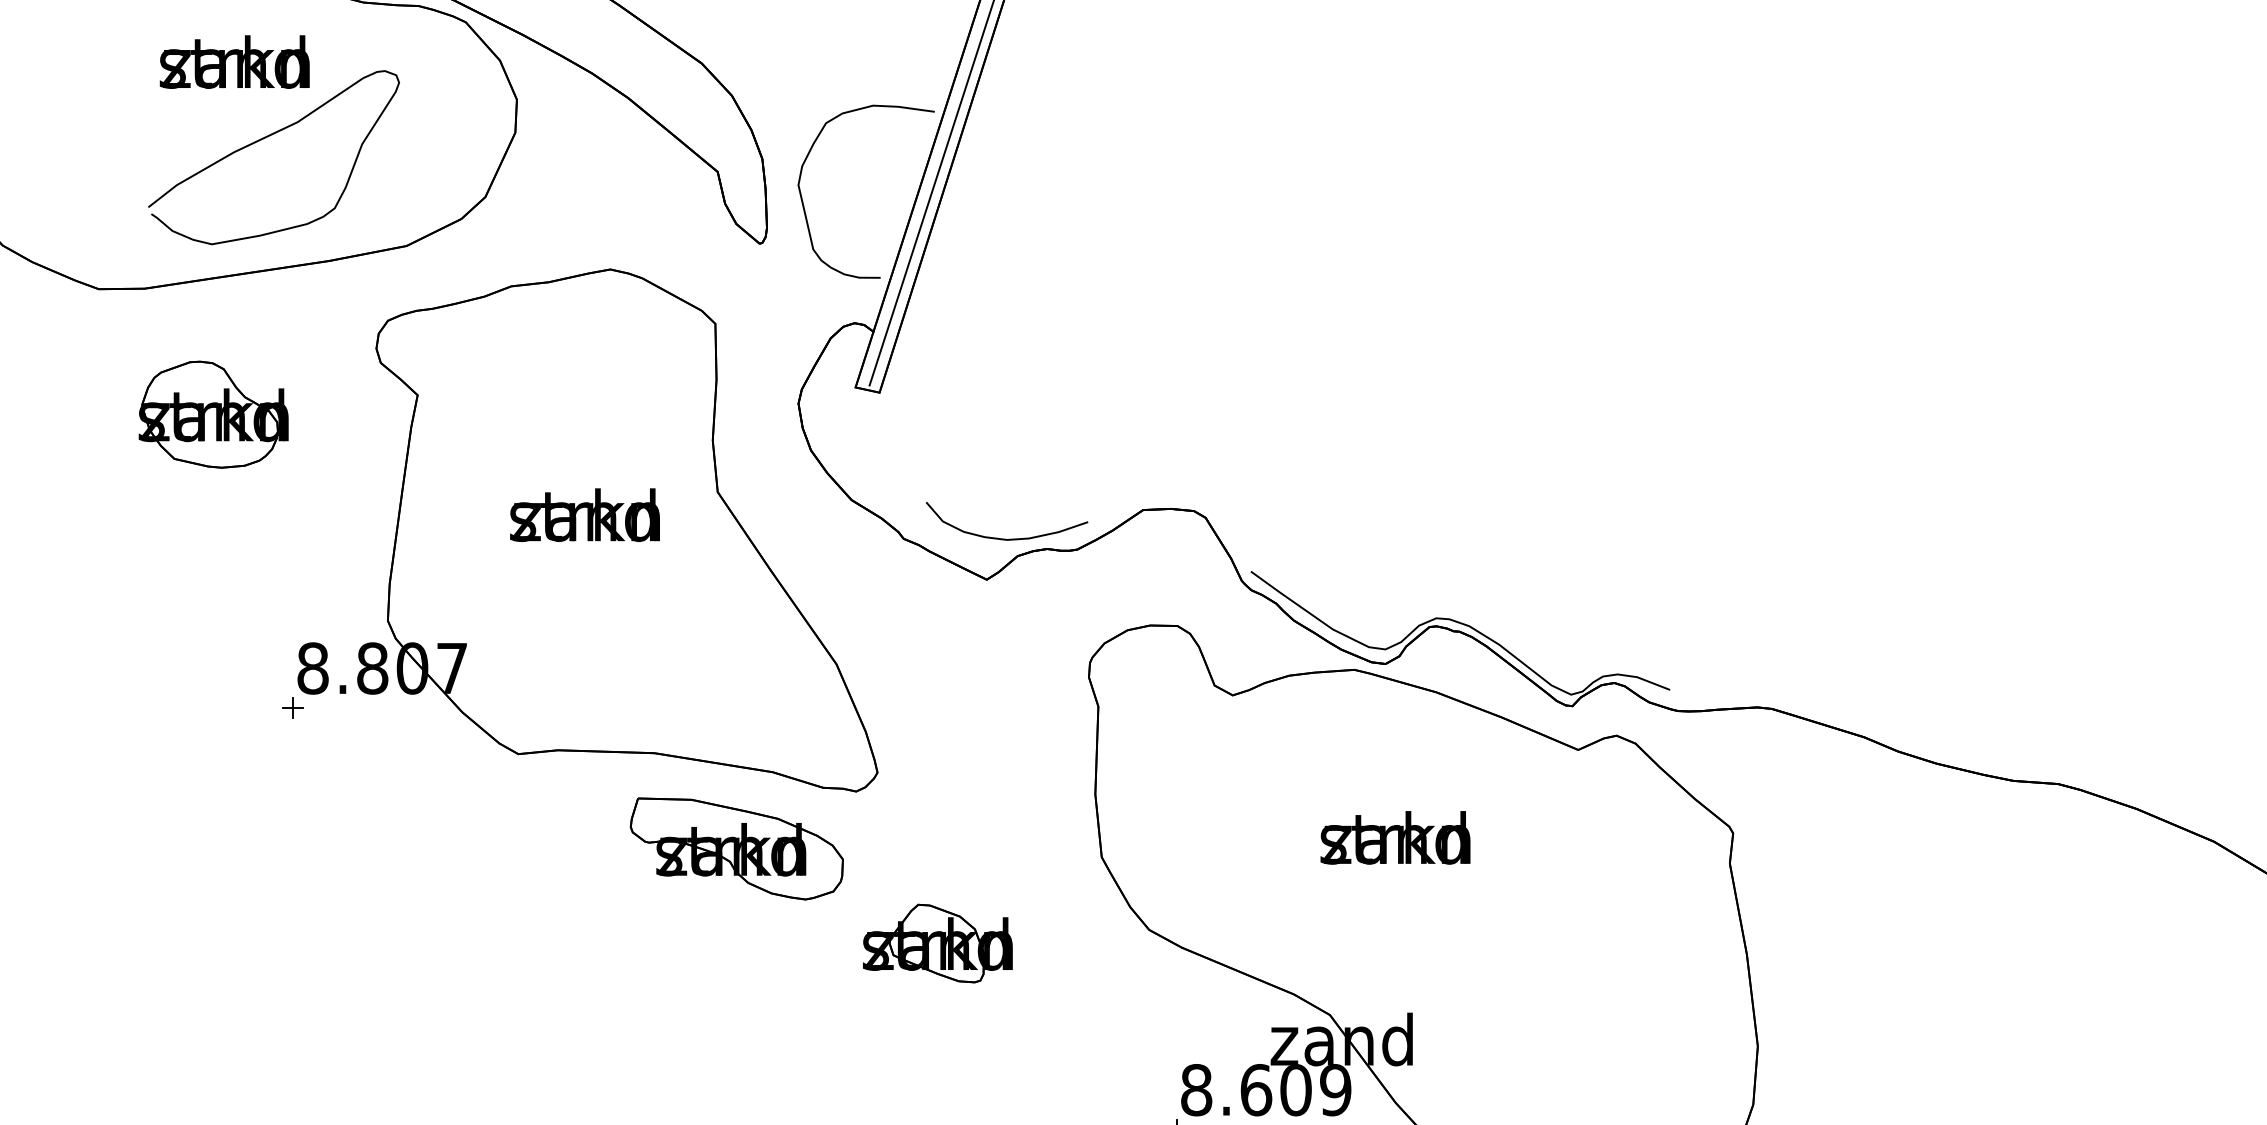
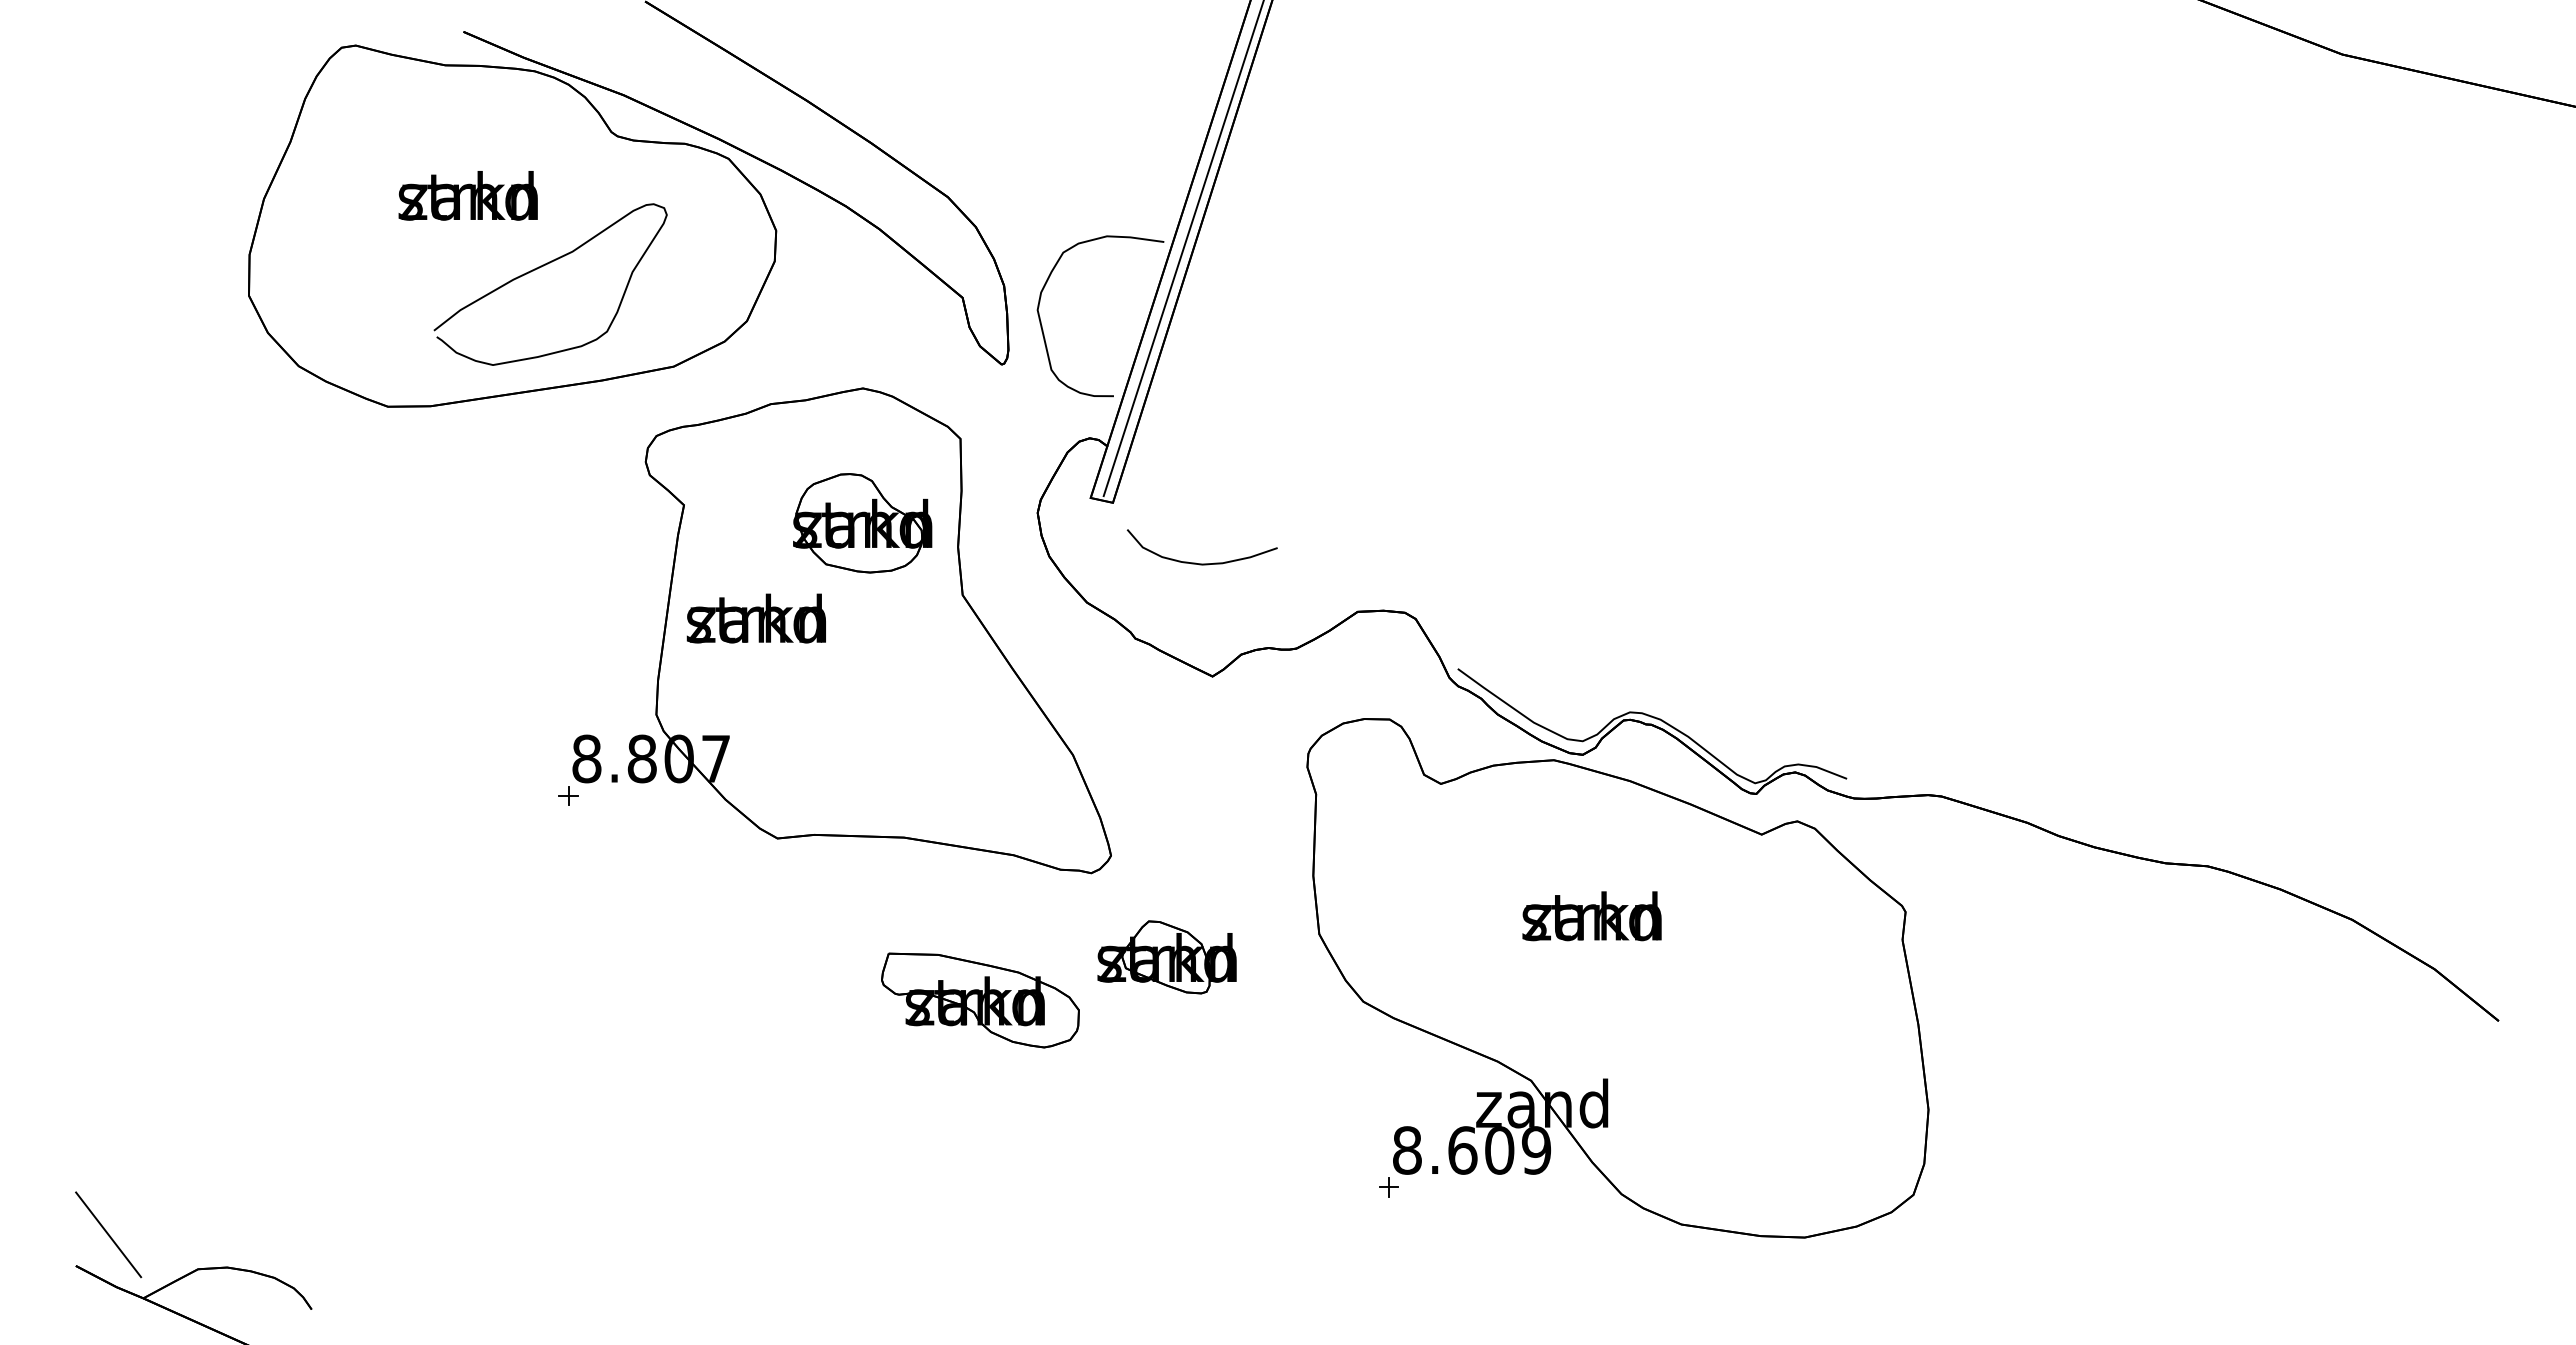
text: (234, 61) -> (467, 195), moved
part: (213, 414) -> (862, 523), moved
text: (584, 515) -> (755, 618), moved
curve: (1006, 538) -> (1201, 563), moved
part: (736, 848) -> (980, 1000), moved
part: (937, 943) -> (1166, 957), moved

